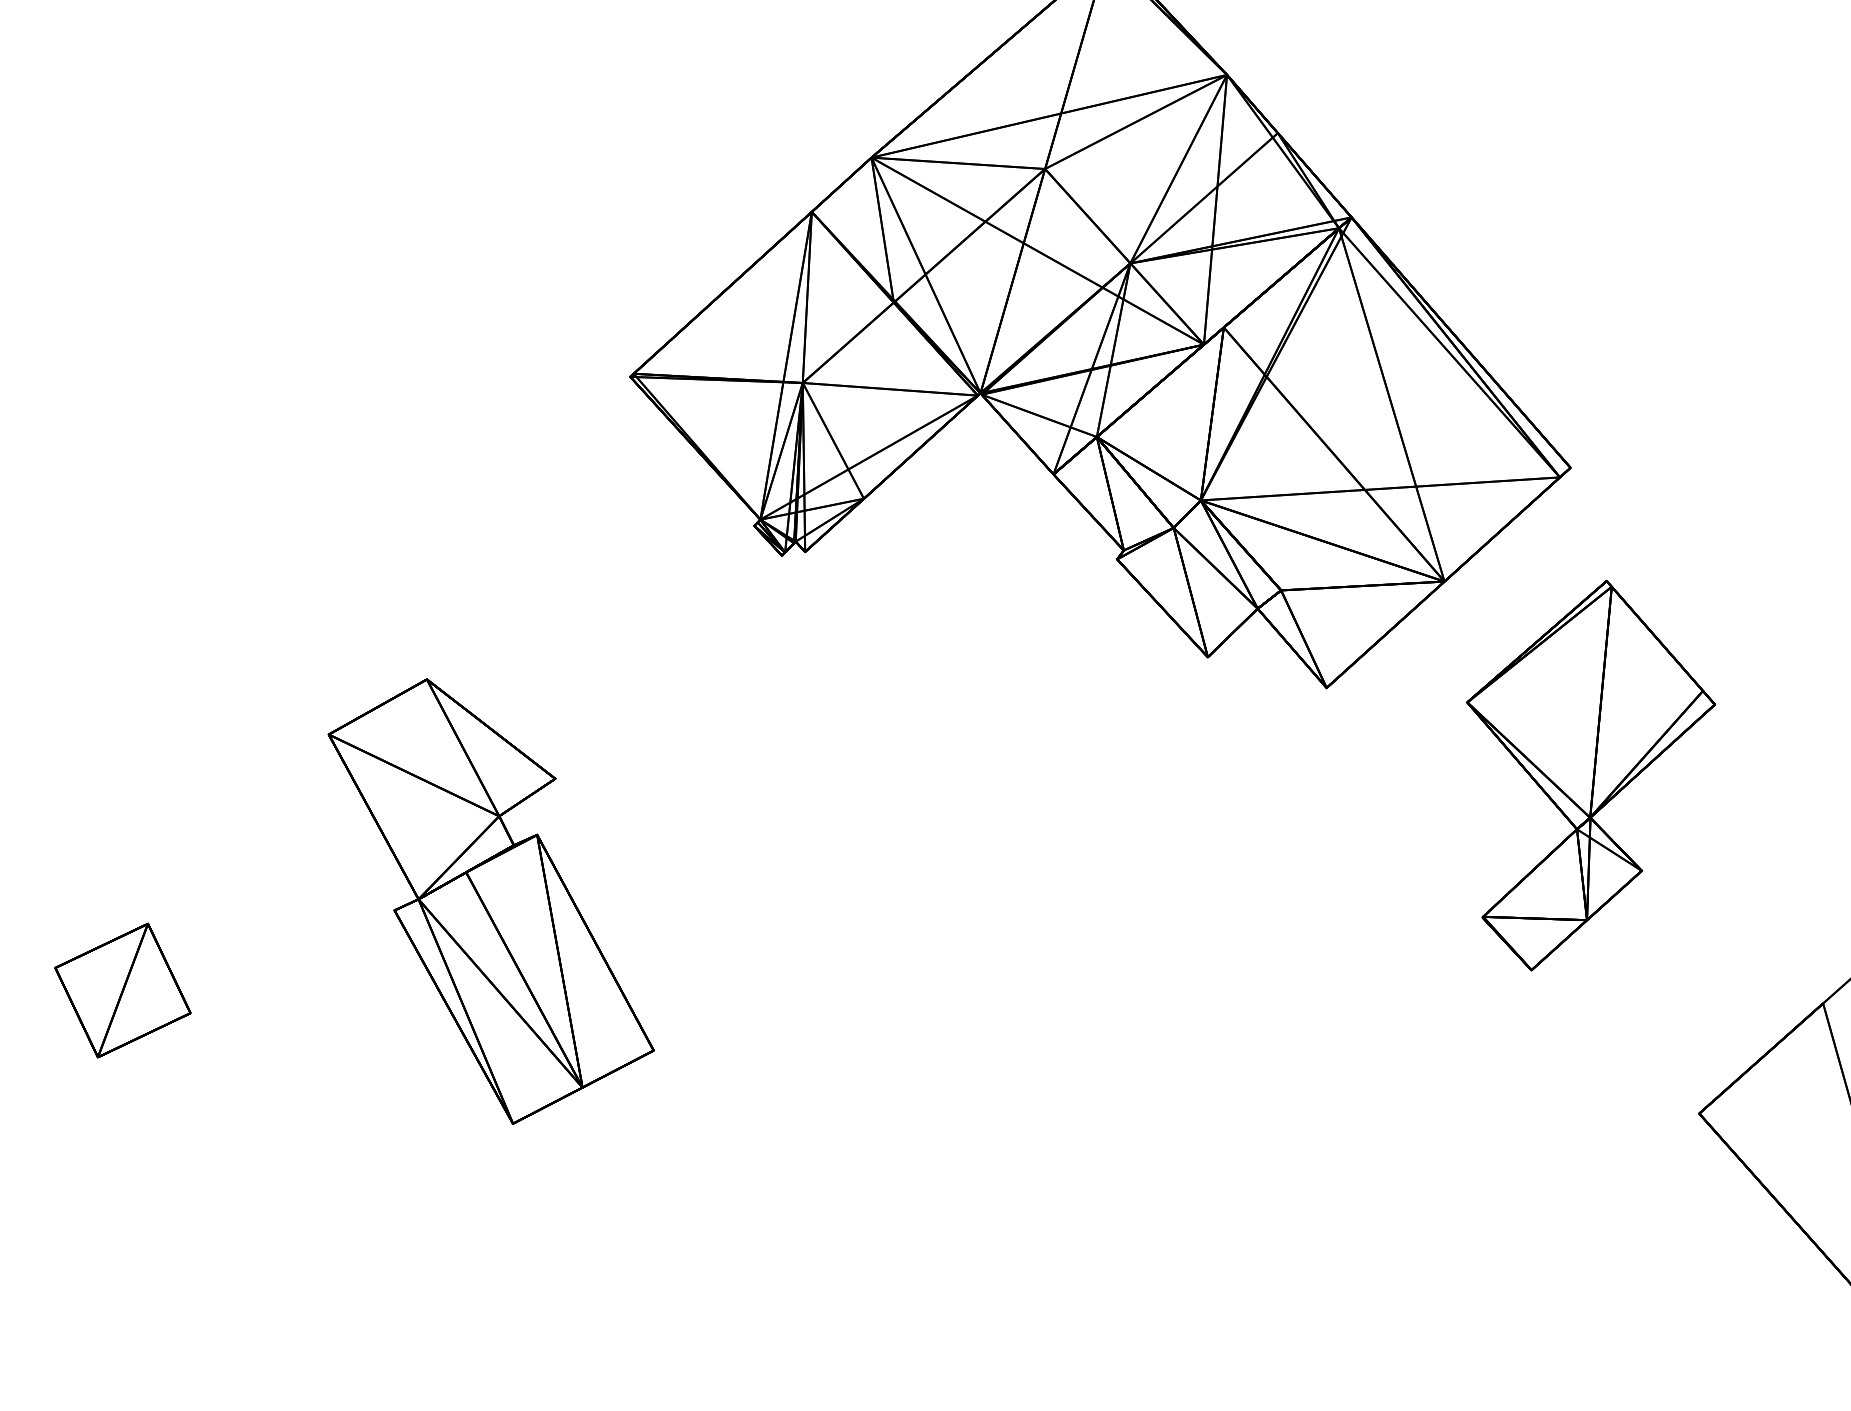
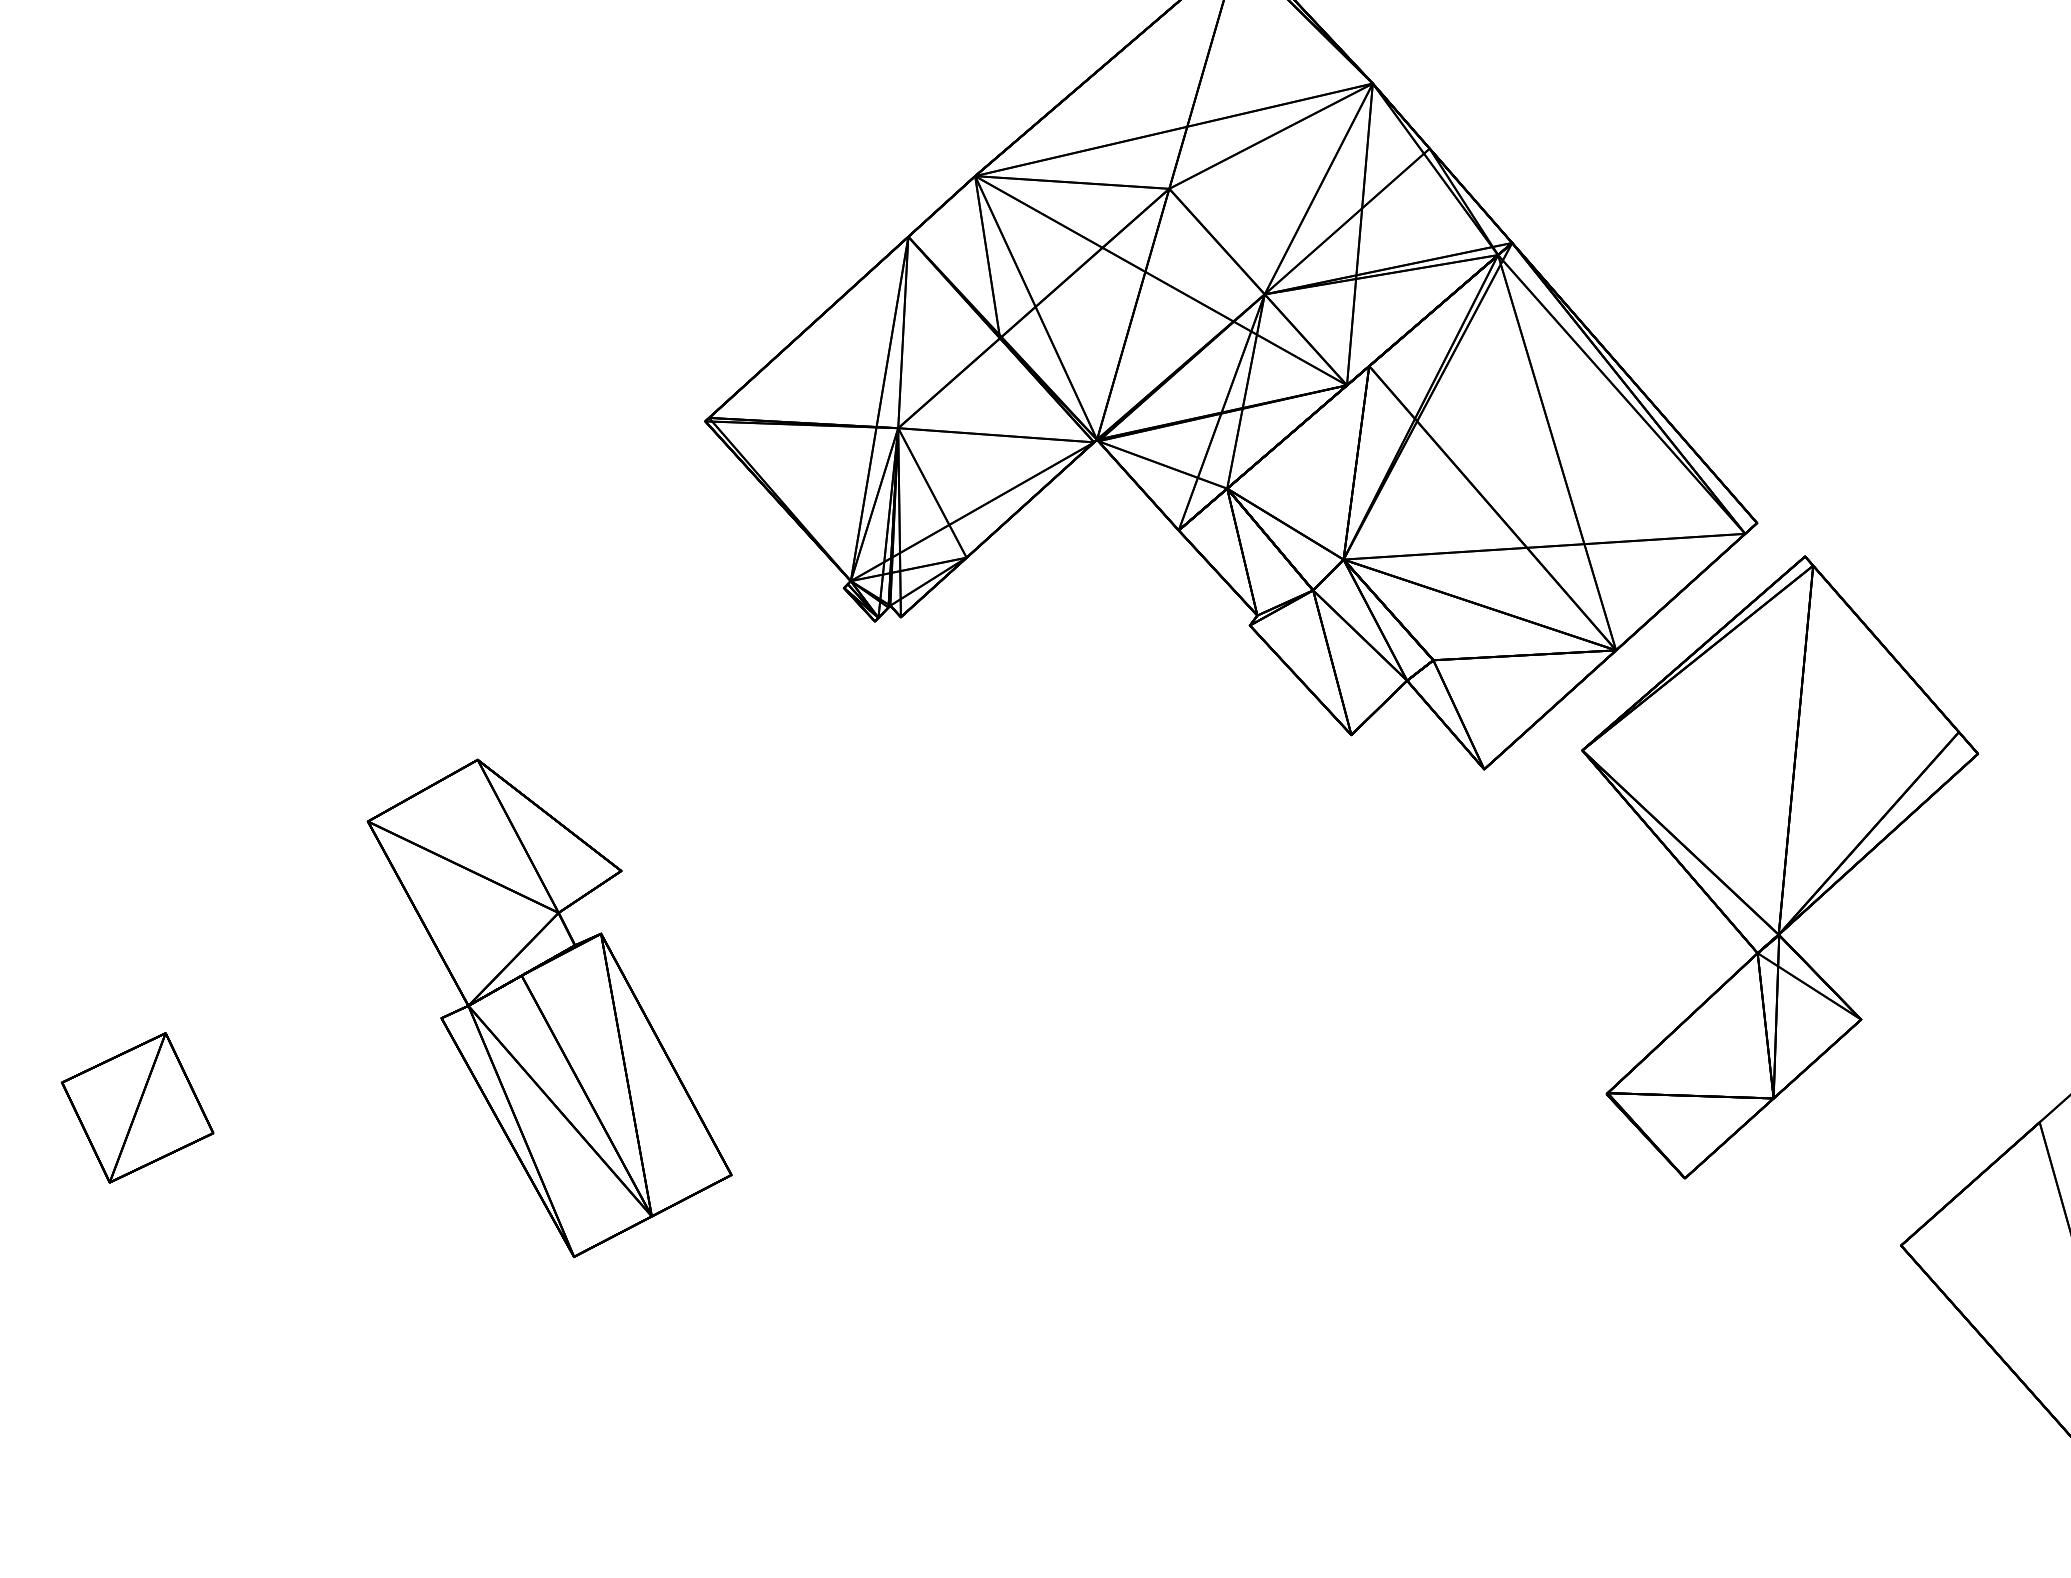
part: (1590, 775) -> (1779, 867), size x1.43

